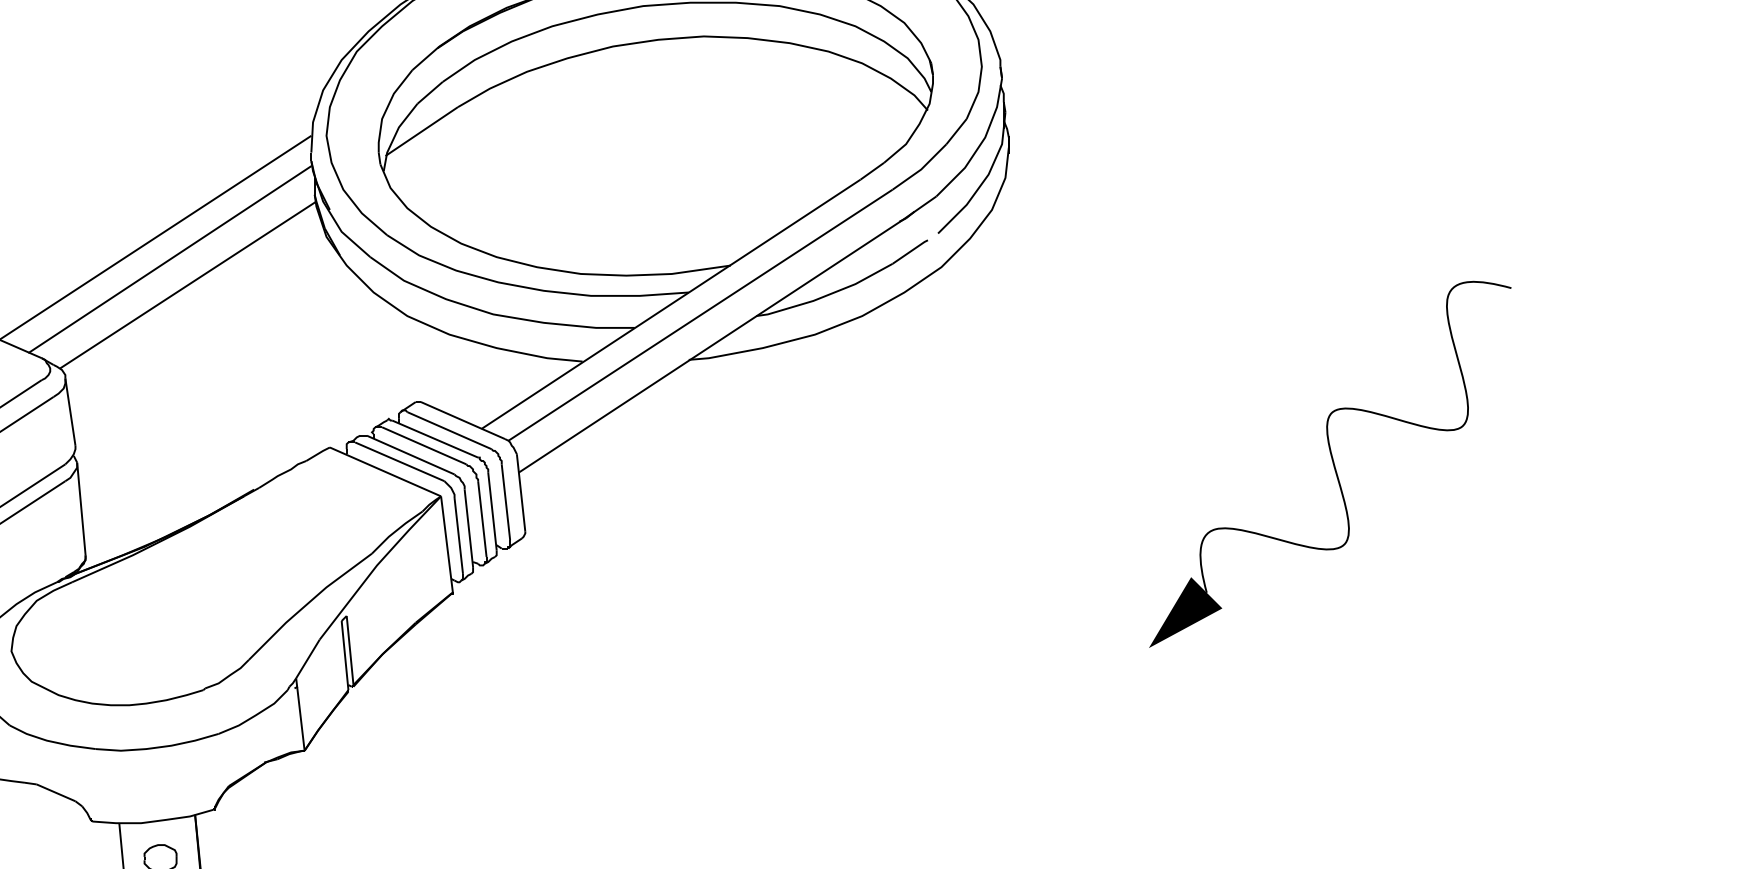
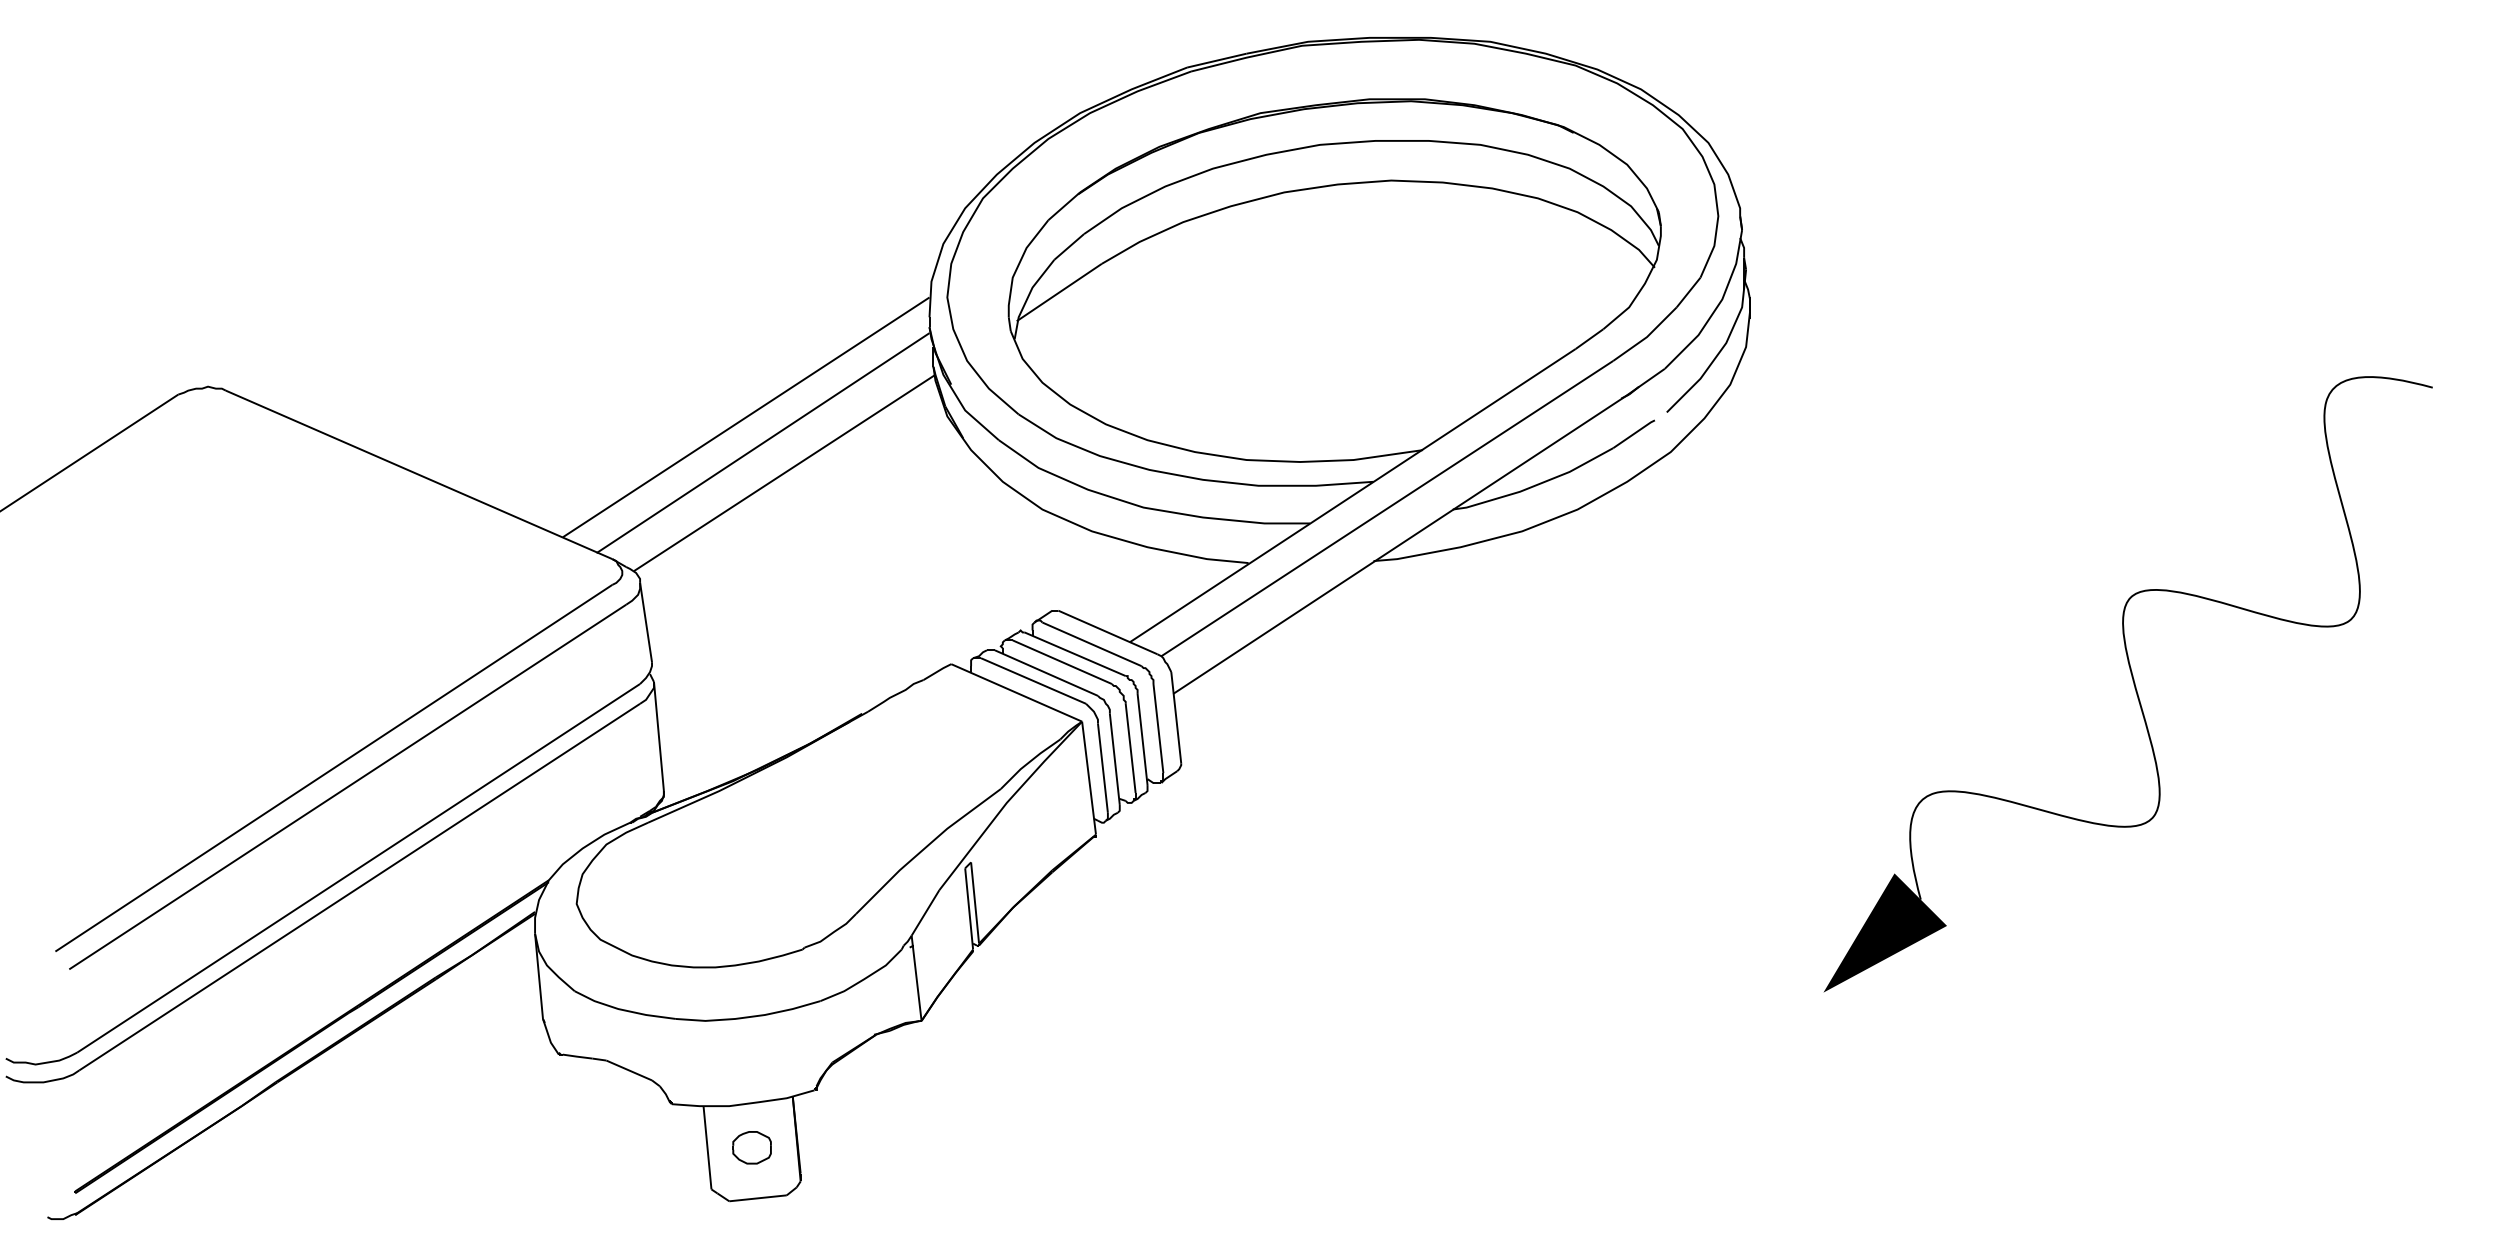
part: (1329, 464) -> (2127, 684), size x1.43

